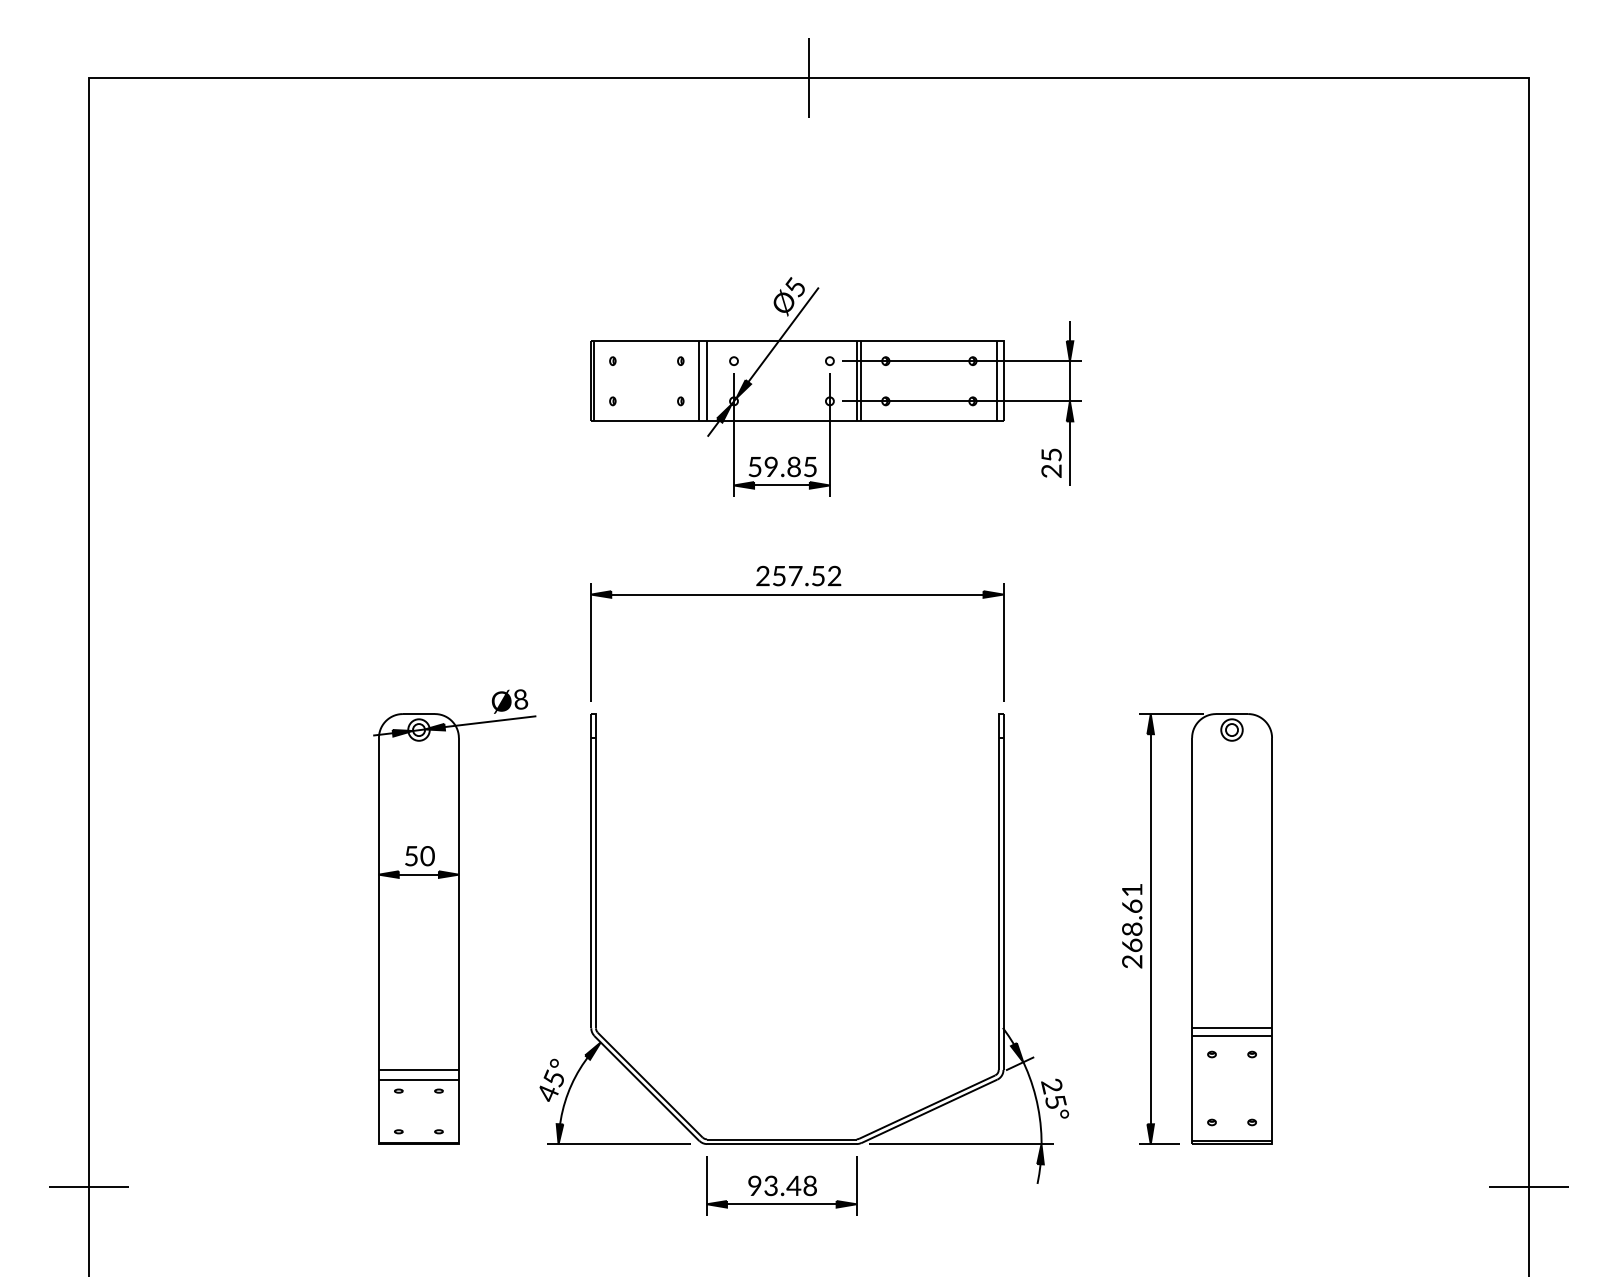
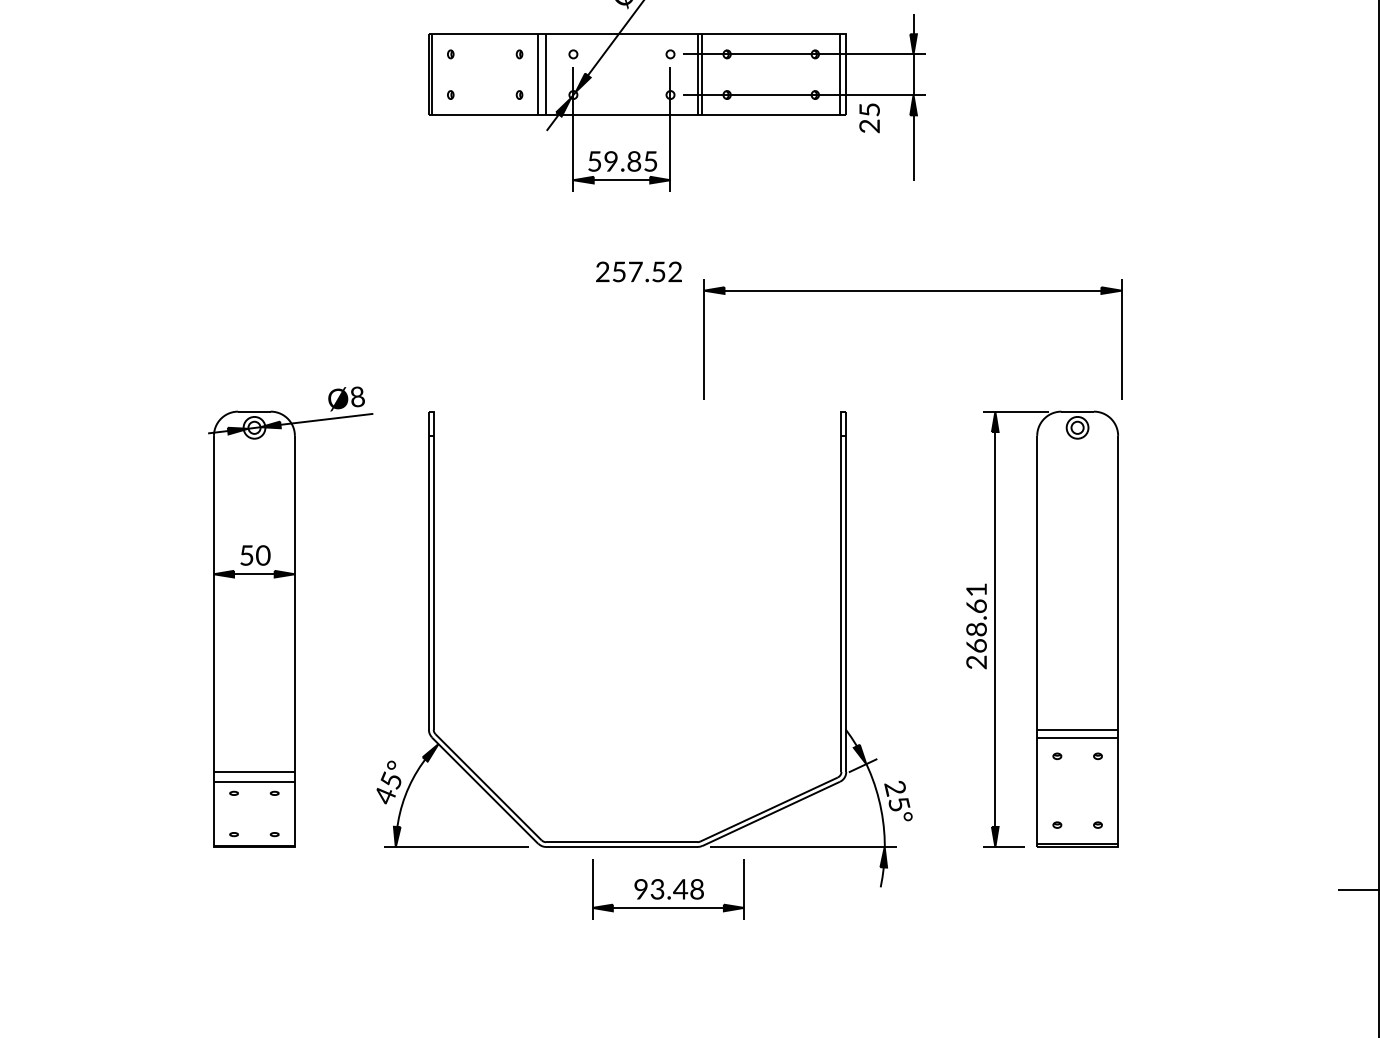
text: (1051, 462) -> (869, 117), moved
part: (797, 595) -> (913, 291), moved
part: (781, 1185) -> (668, 888), moved

